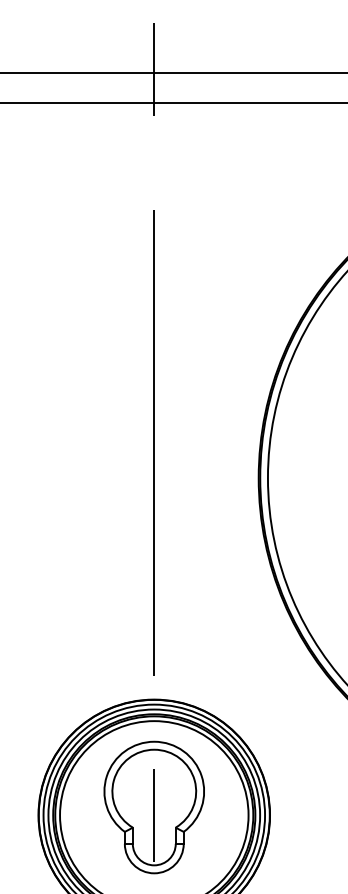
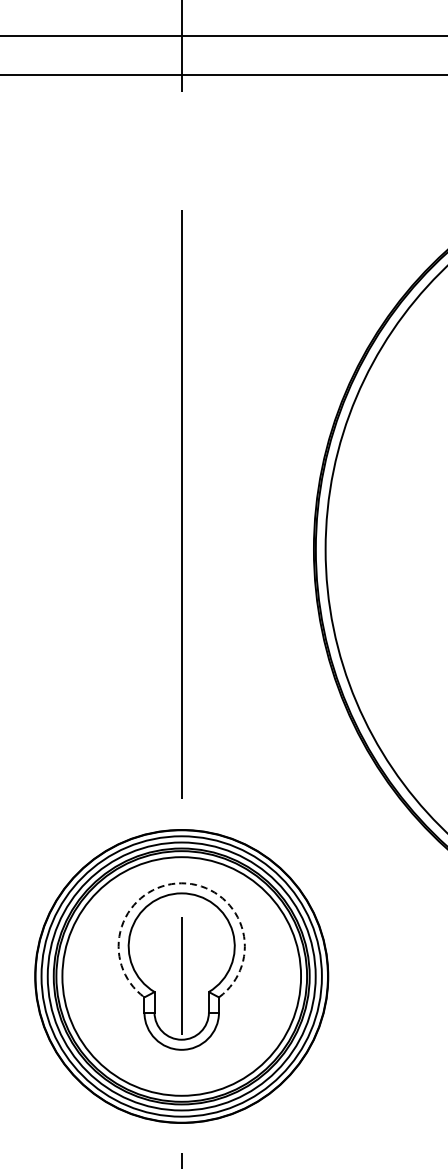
arc: (154, 741) -> (181, 883), solid -> dashed

